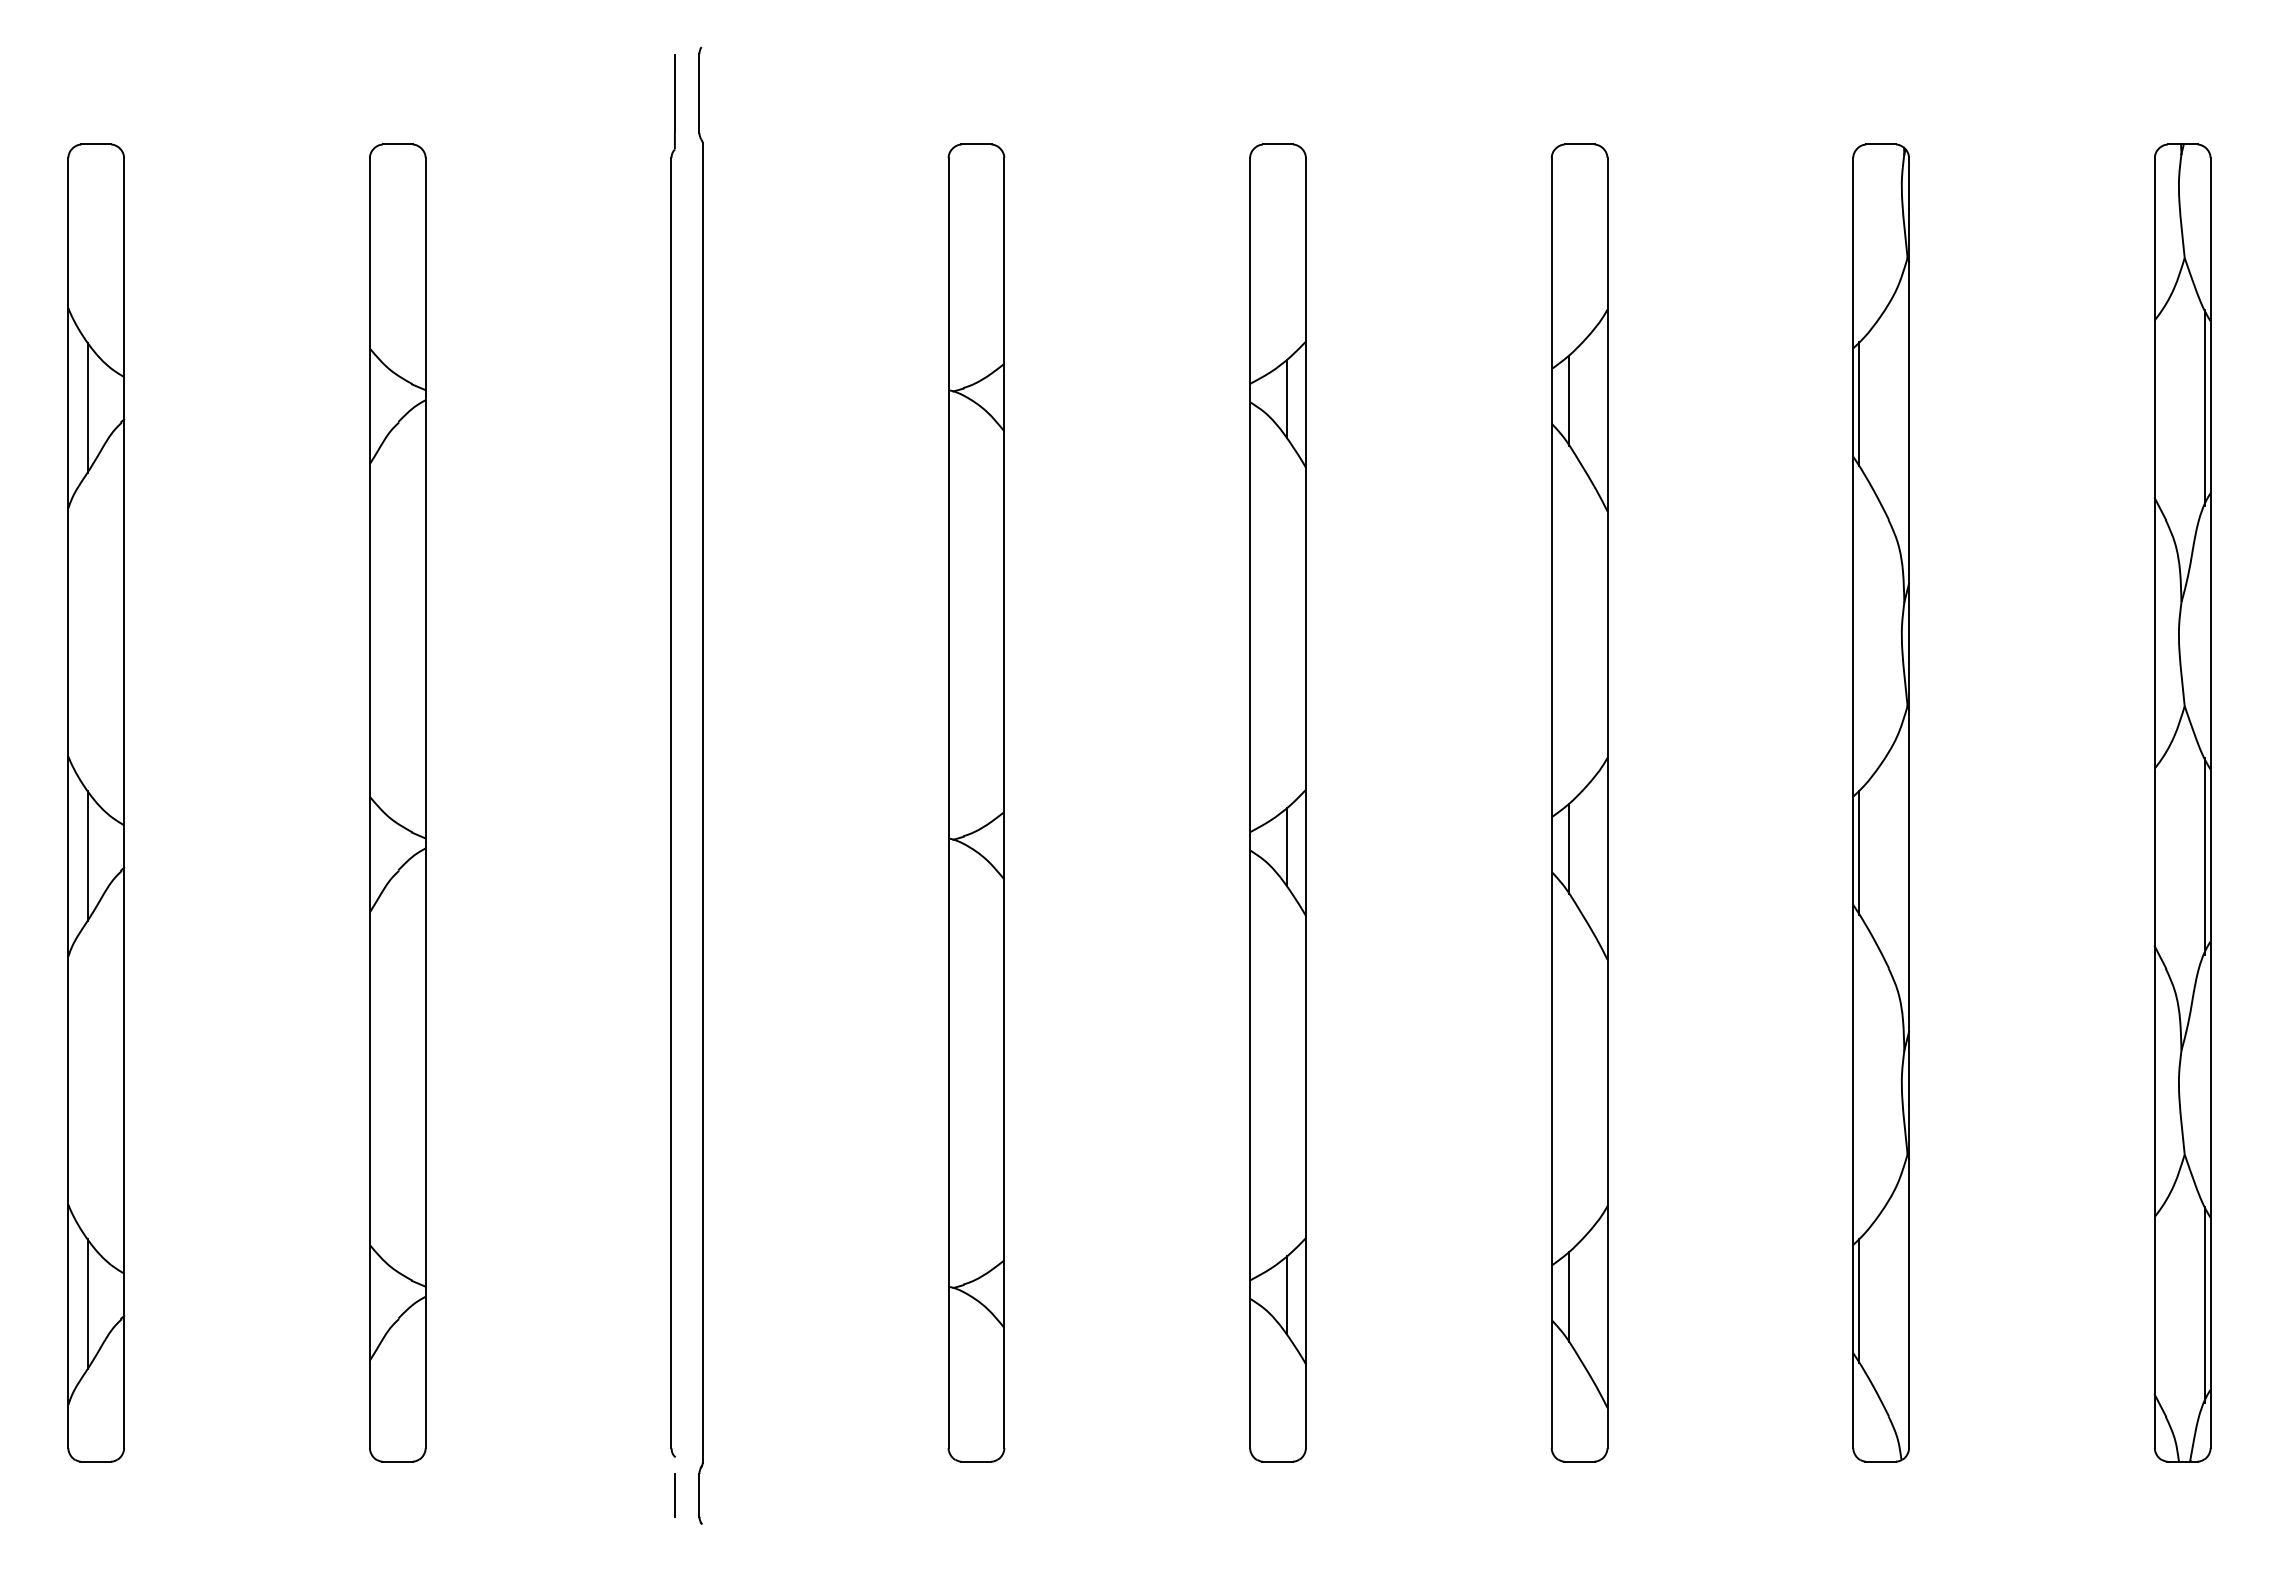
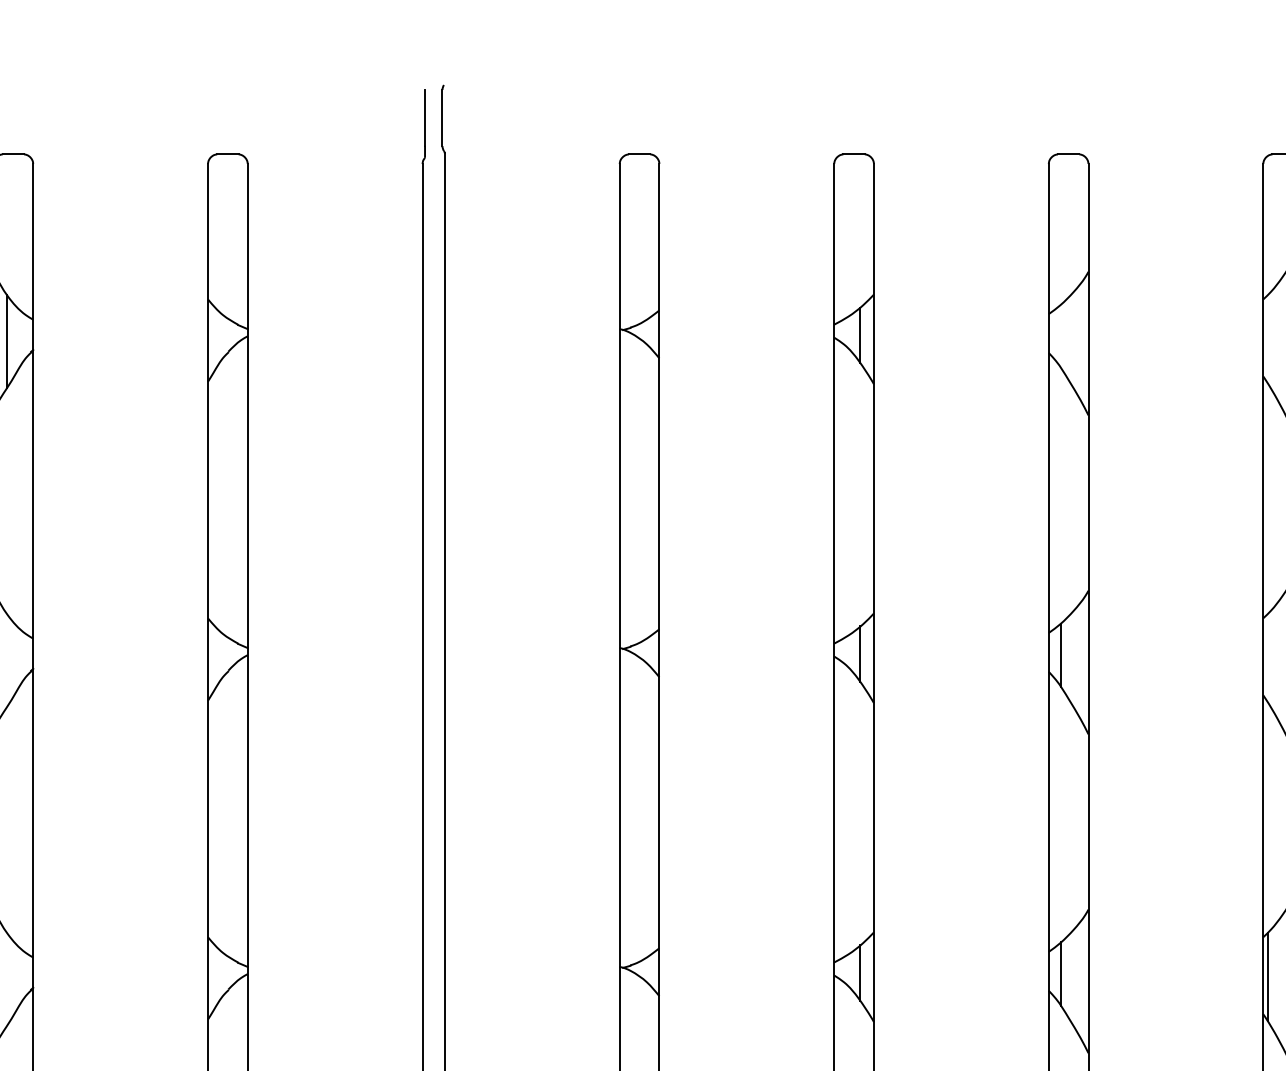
line: (1568, 400) -> (1060, 336), removed
line: (1859, 404) -> (1267, 339), removed
line: (1859, 852) -> (1267, 658), removed
line: (87, 855) -> (7, 660), removed
line: (87, 1304) -> (7, 979), removed

